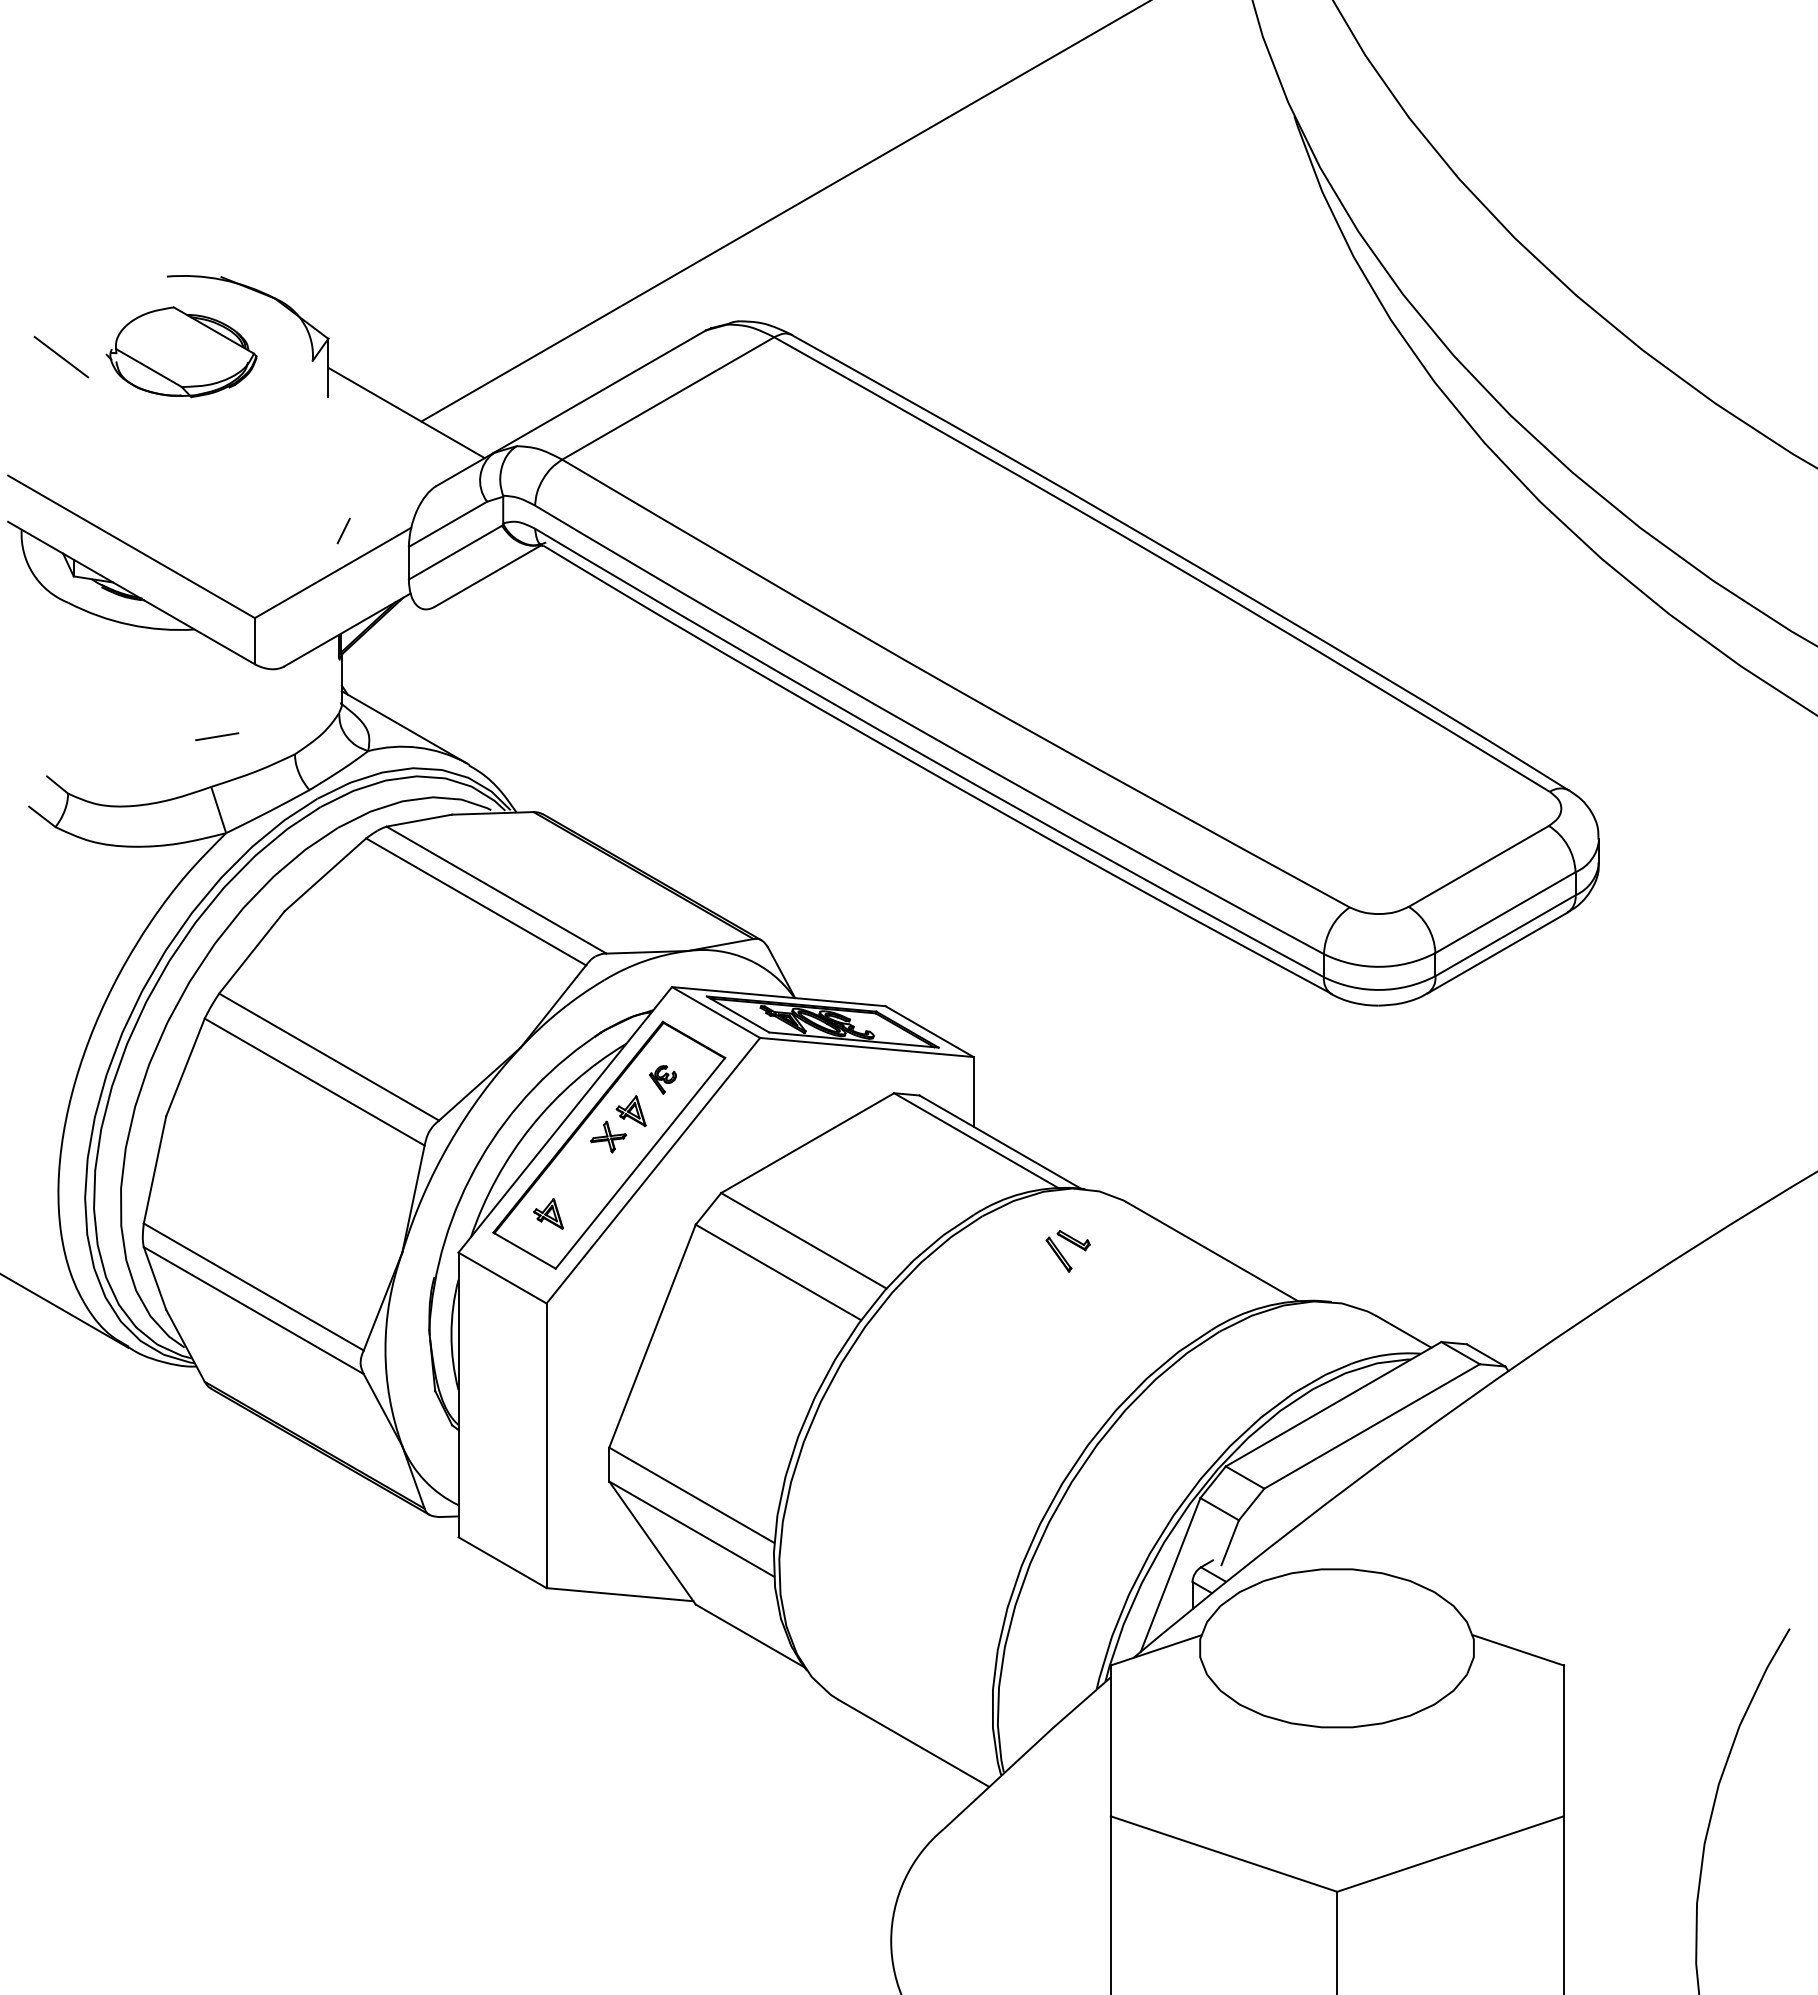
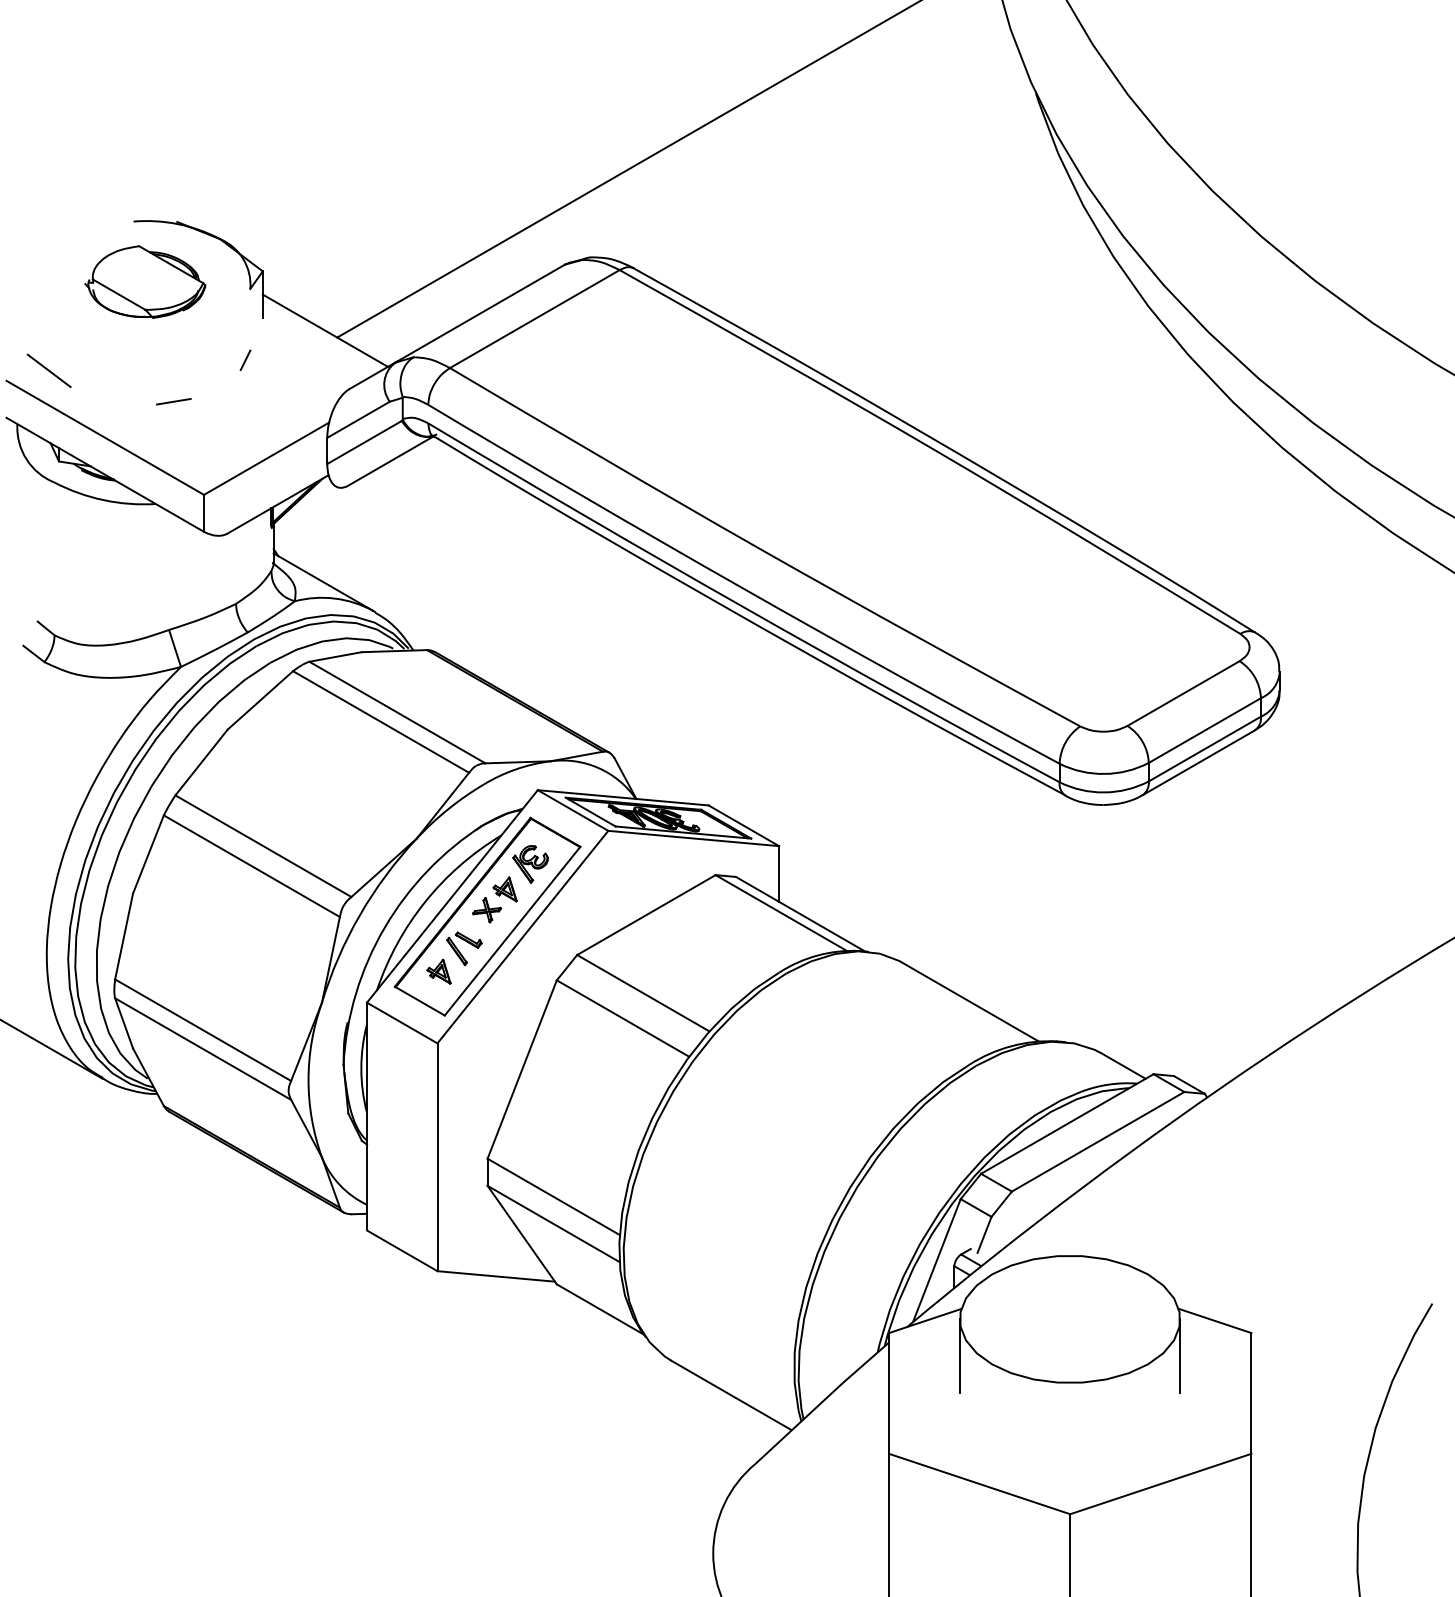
line: (61, 357) -> (49, 371), moved
line: (343, 530) -> (245, 359), moved
line: (217, 736) -> (174, 401), moved
part: (662, 1079) -> (530, 864), size x1.67
part: (1067, 1251) -> (463, 948), moved
line: (1199, 1694) -> (959, 1356), added
line: (1474, 1694) -> (1180, 1356), added

